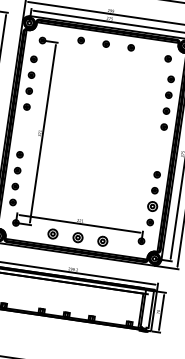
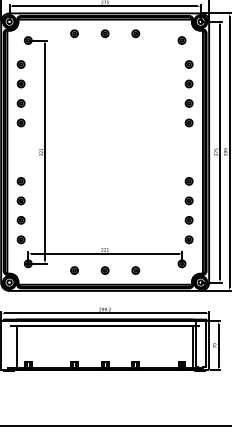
part: (152, 206) -> (188, 220), size x0.62
part: (52, 233) -> (74, 270), size x0.62
part: (77, 237) -> (104, 270), size x0.62
part: (102, 241) -> (135, 270), size x0.62

